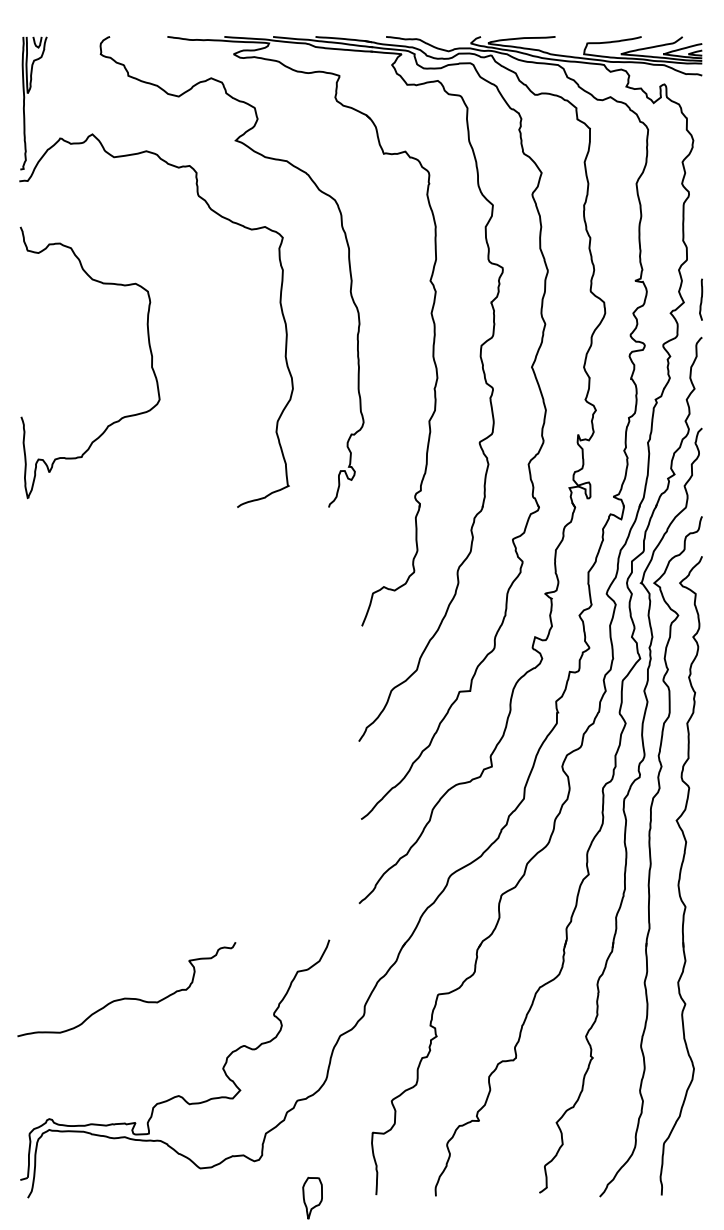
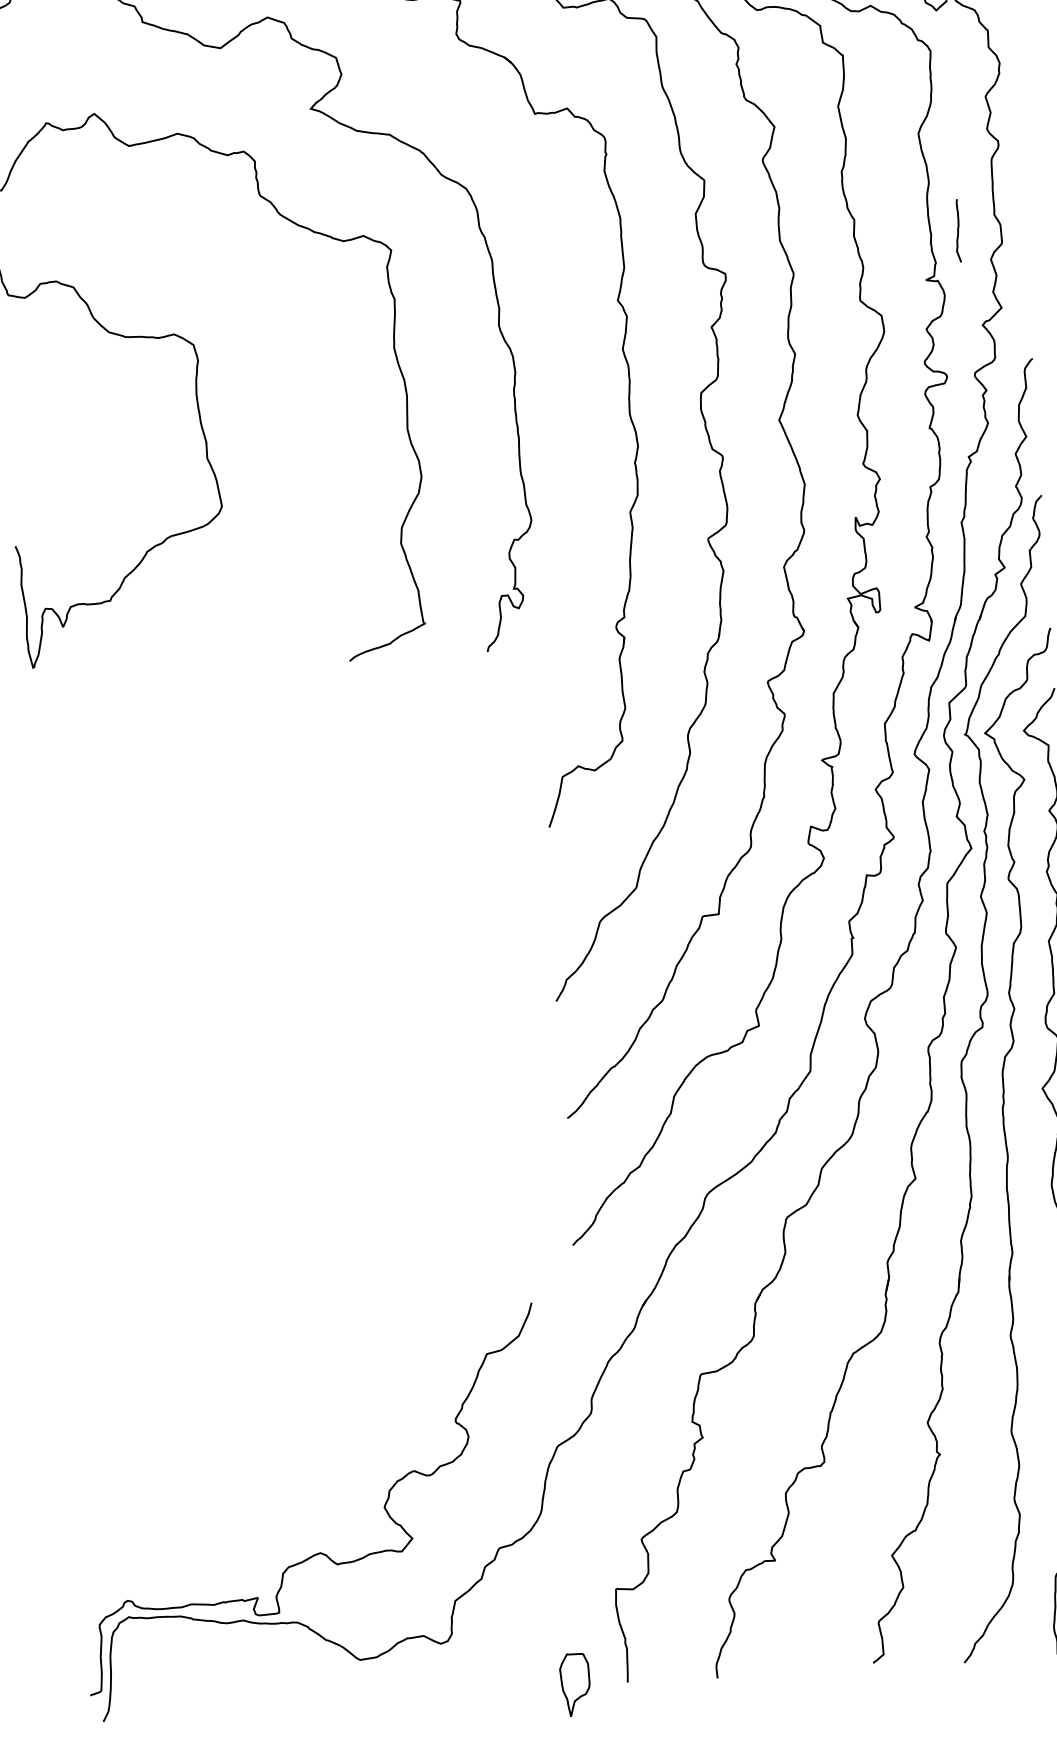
curve: (701, 299) -> (958, 230), moved
curve: (126, 997) -> (231, 1410), removed
part: (312, 1197) -> (575, 1683), moved

